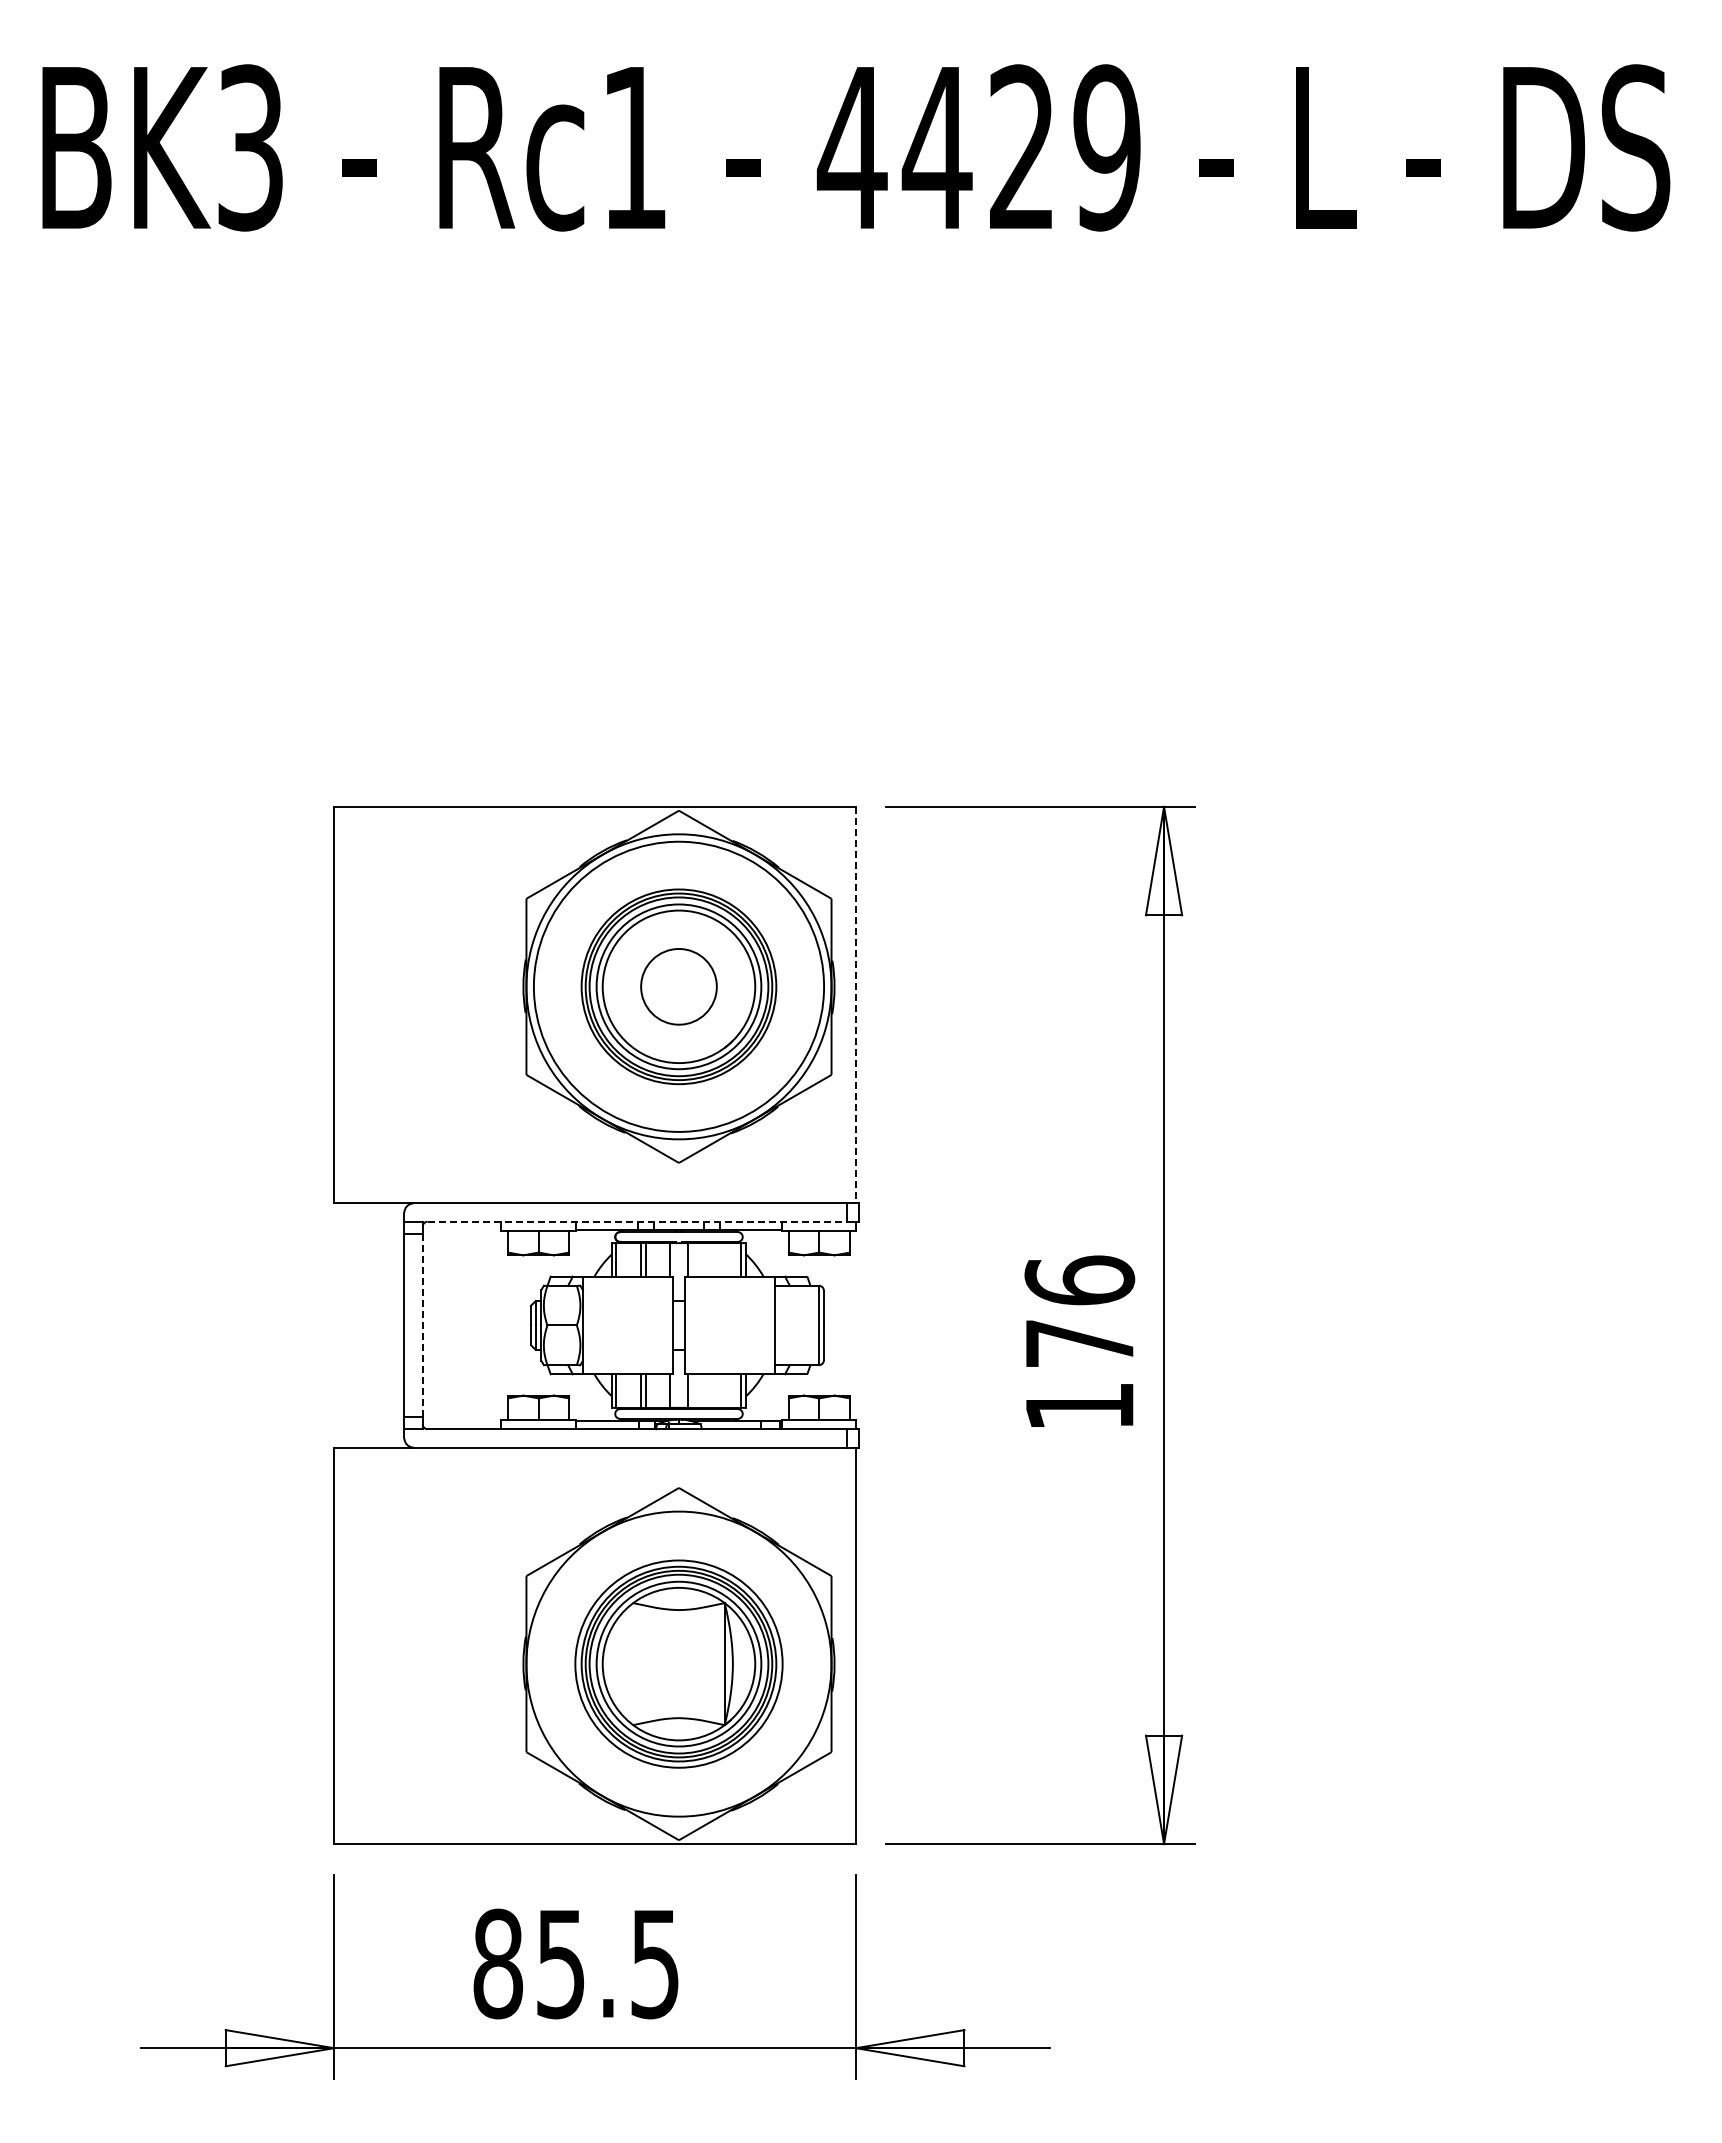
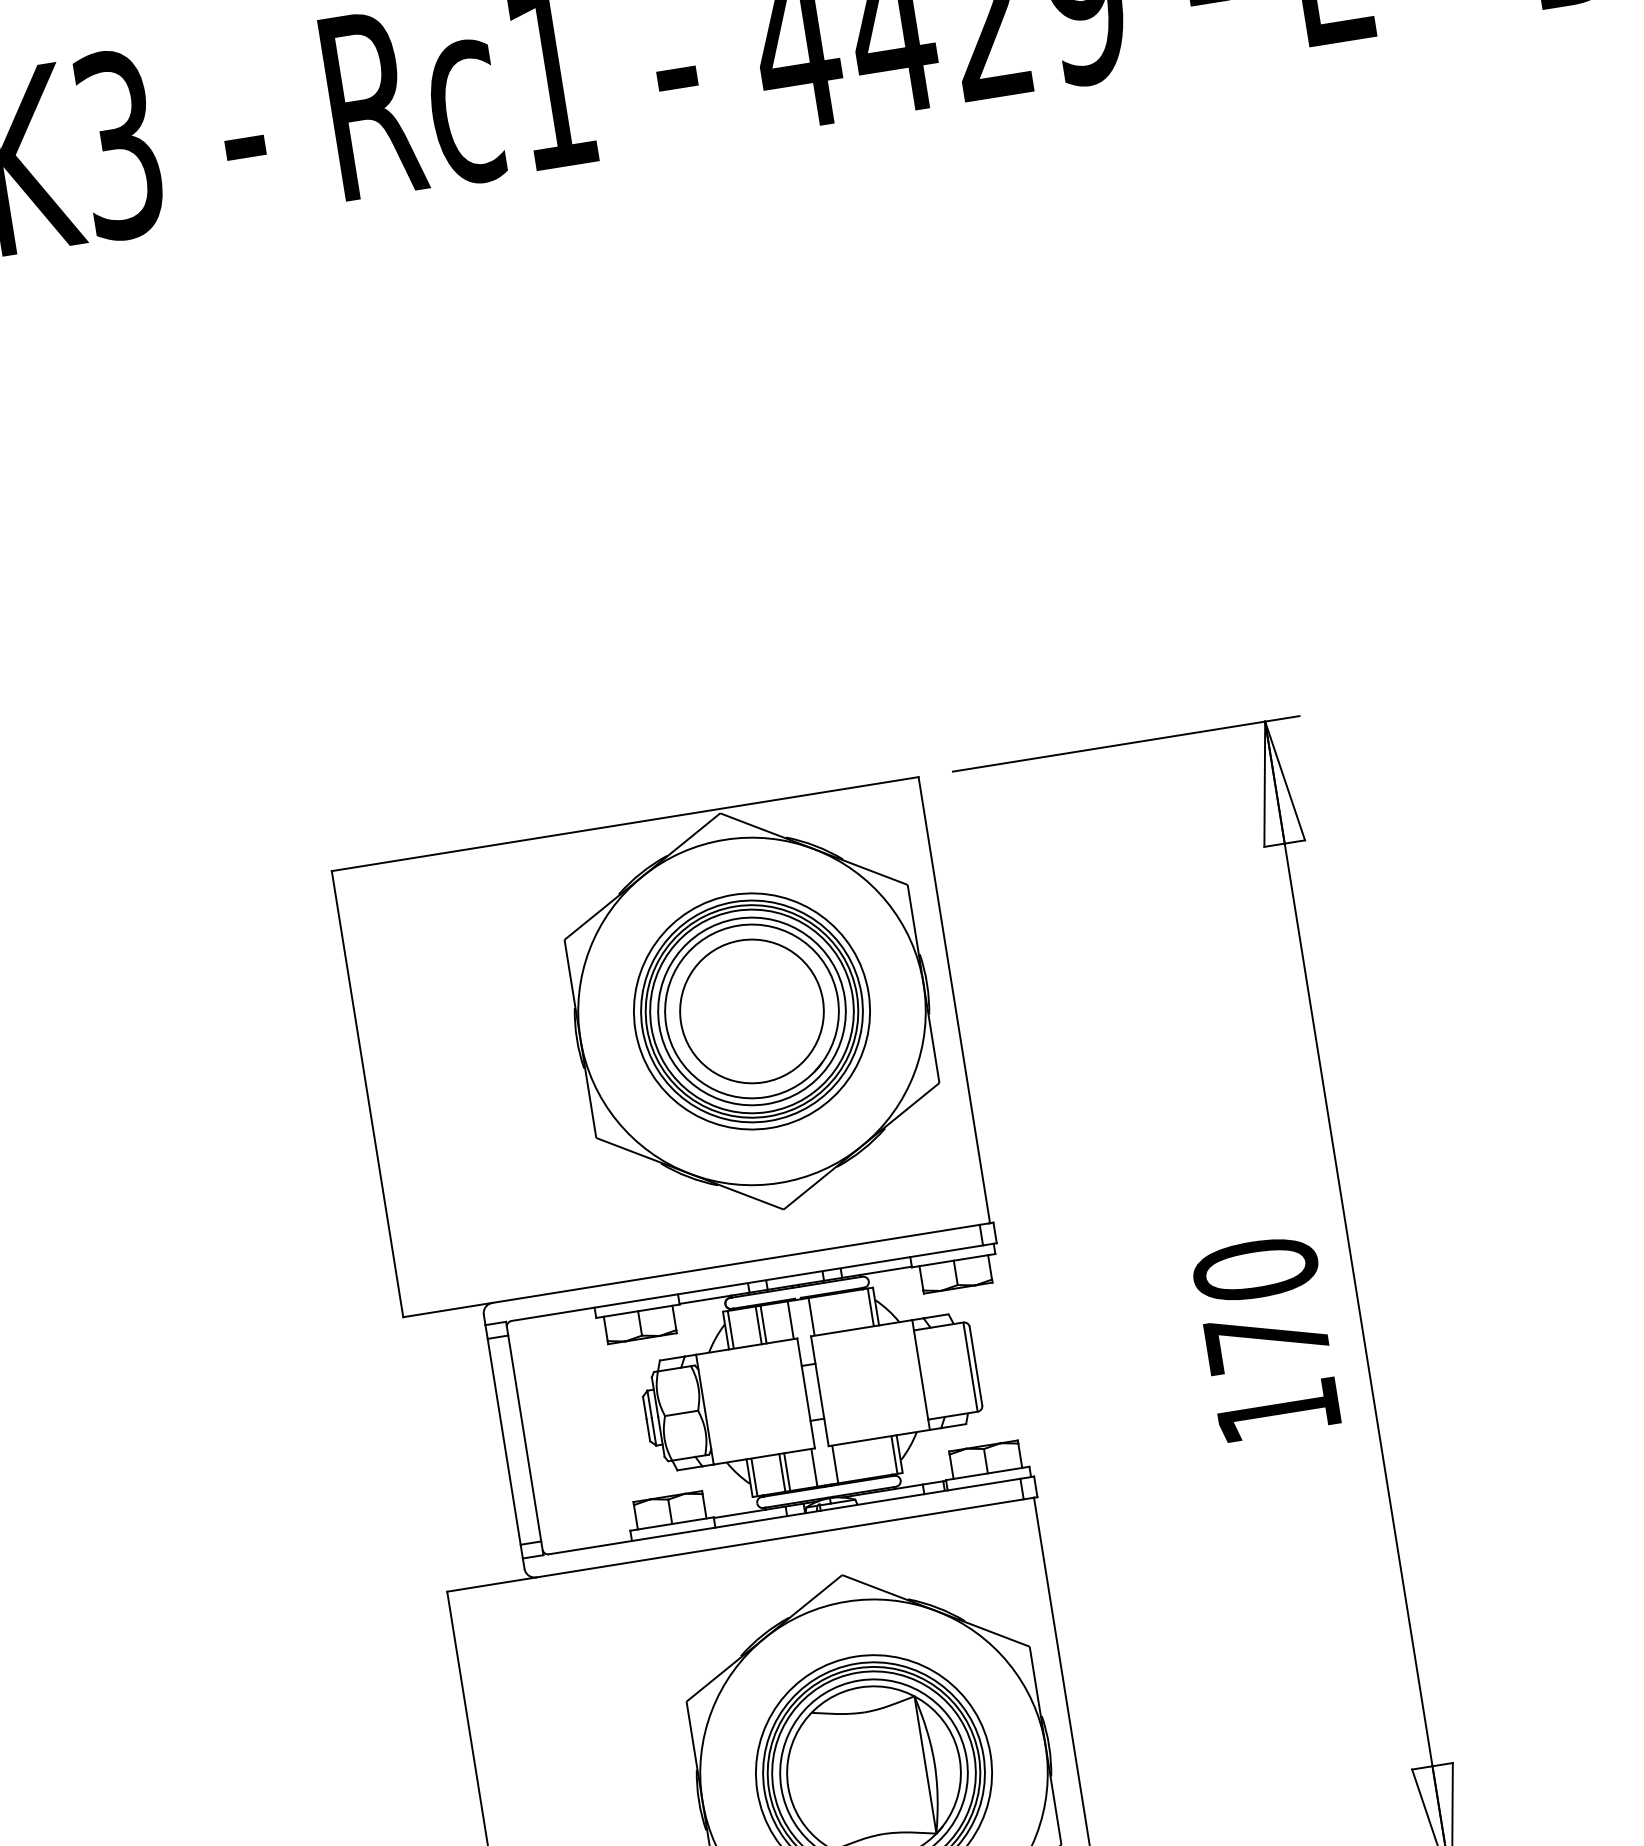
circle: (678, 986) -> (751, 1011), size x0.71
circle: (678, 986) -> (751, 1011), size x1.67
line: (855, 1005) -> (953, 1000), dashed -> solid
line: (637, 1221) -> (747, 1282), dashed -> solid
text: (1079, 1280) -> (1255, 1269), 176 -> 170
line: (422, 1325) -> (524, 1438), dashed -> solid

